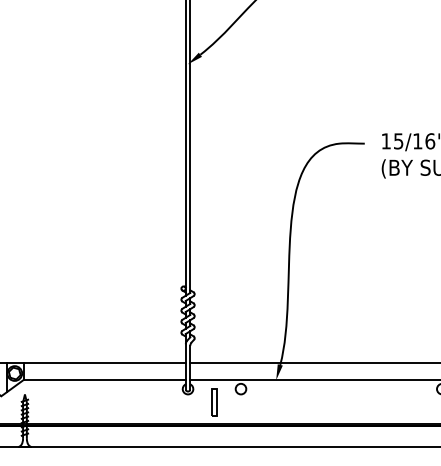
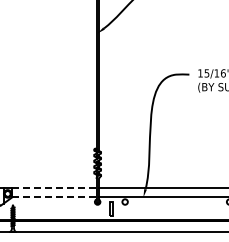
line: (104, 363) -> (54, 188), solid -> dashed
line: (104, 380) -> (54, 197), solid -> dashed

